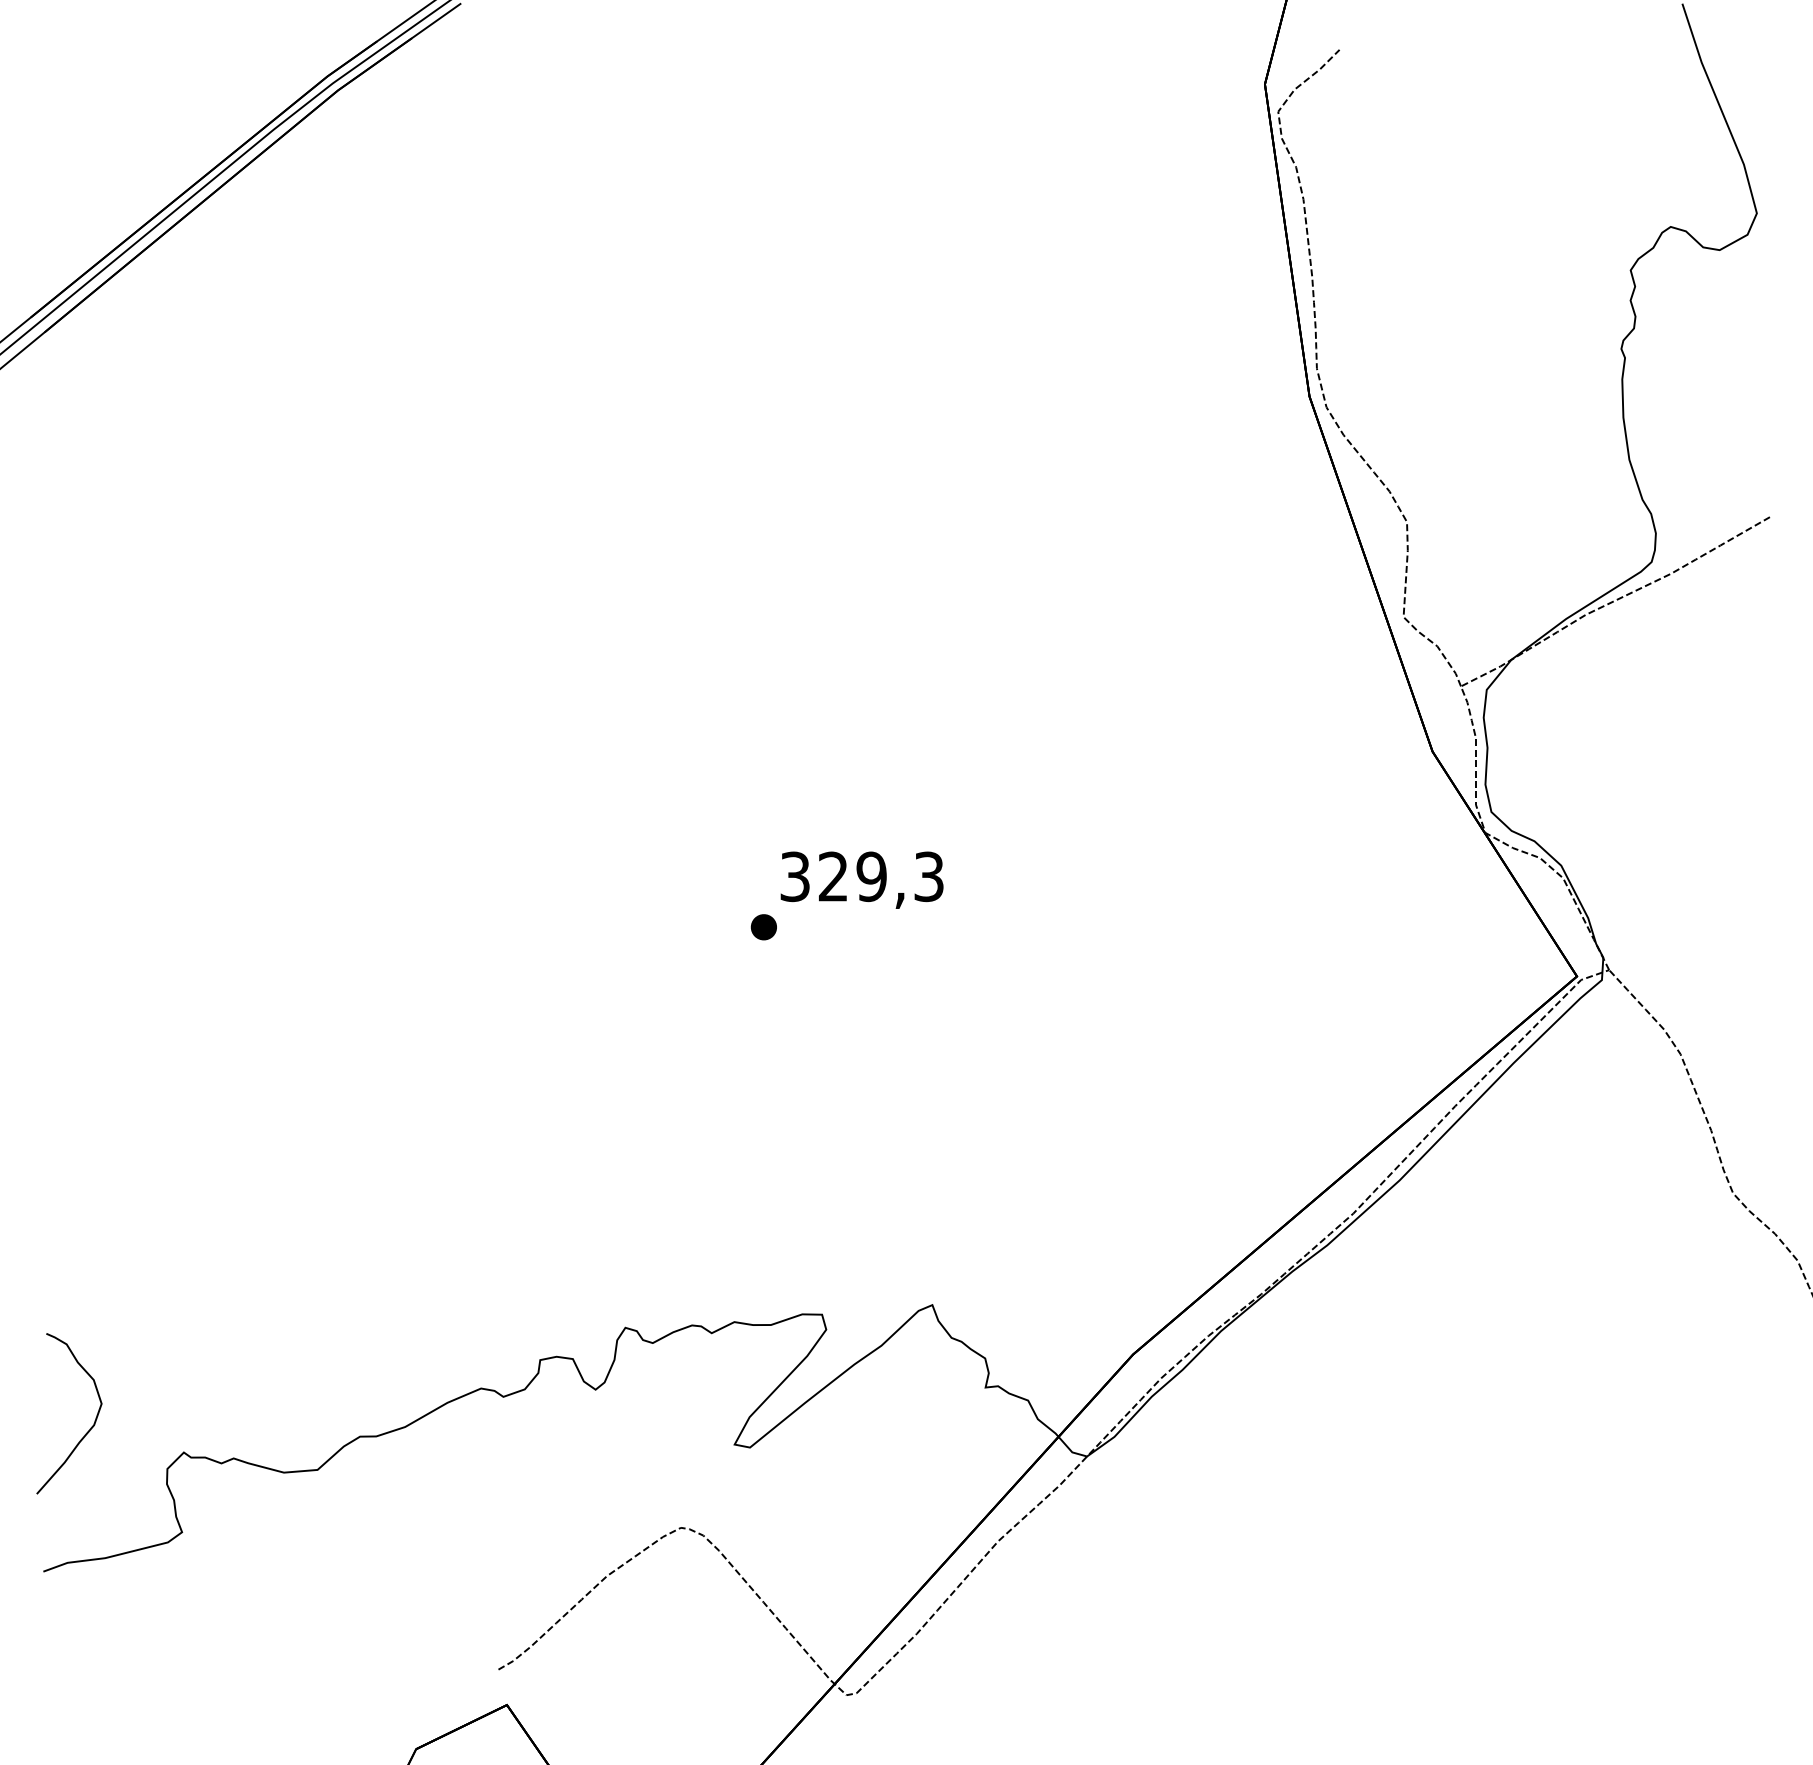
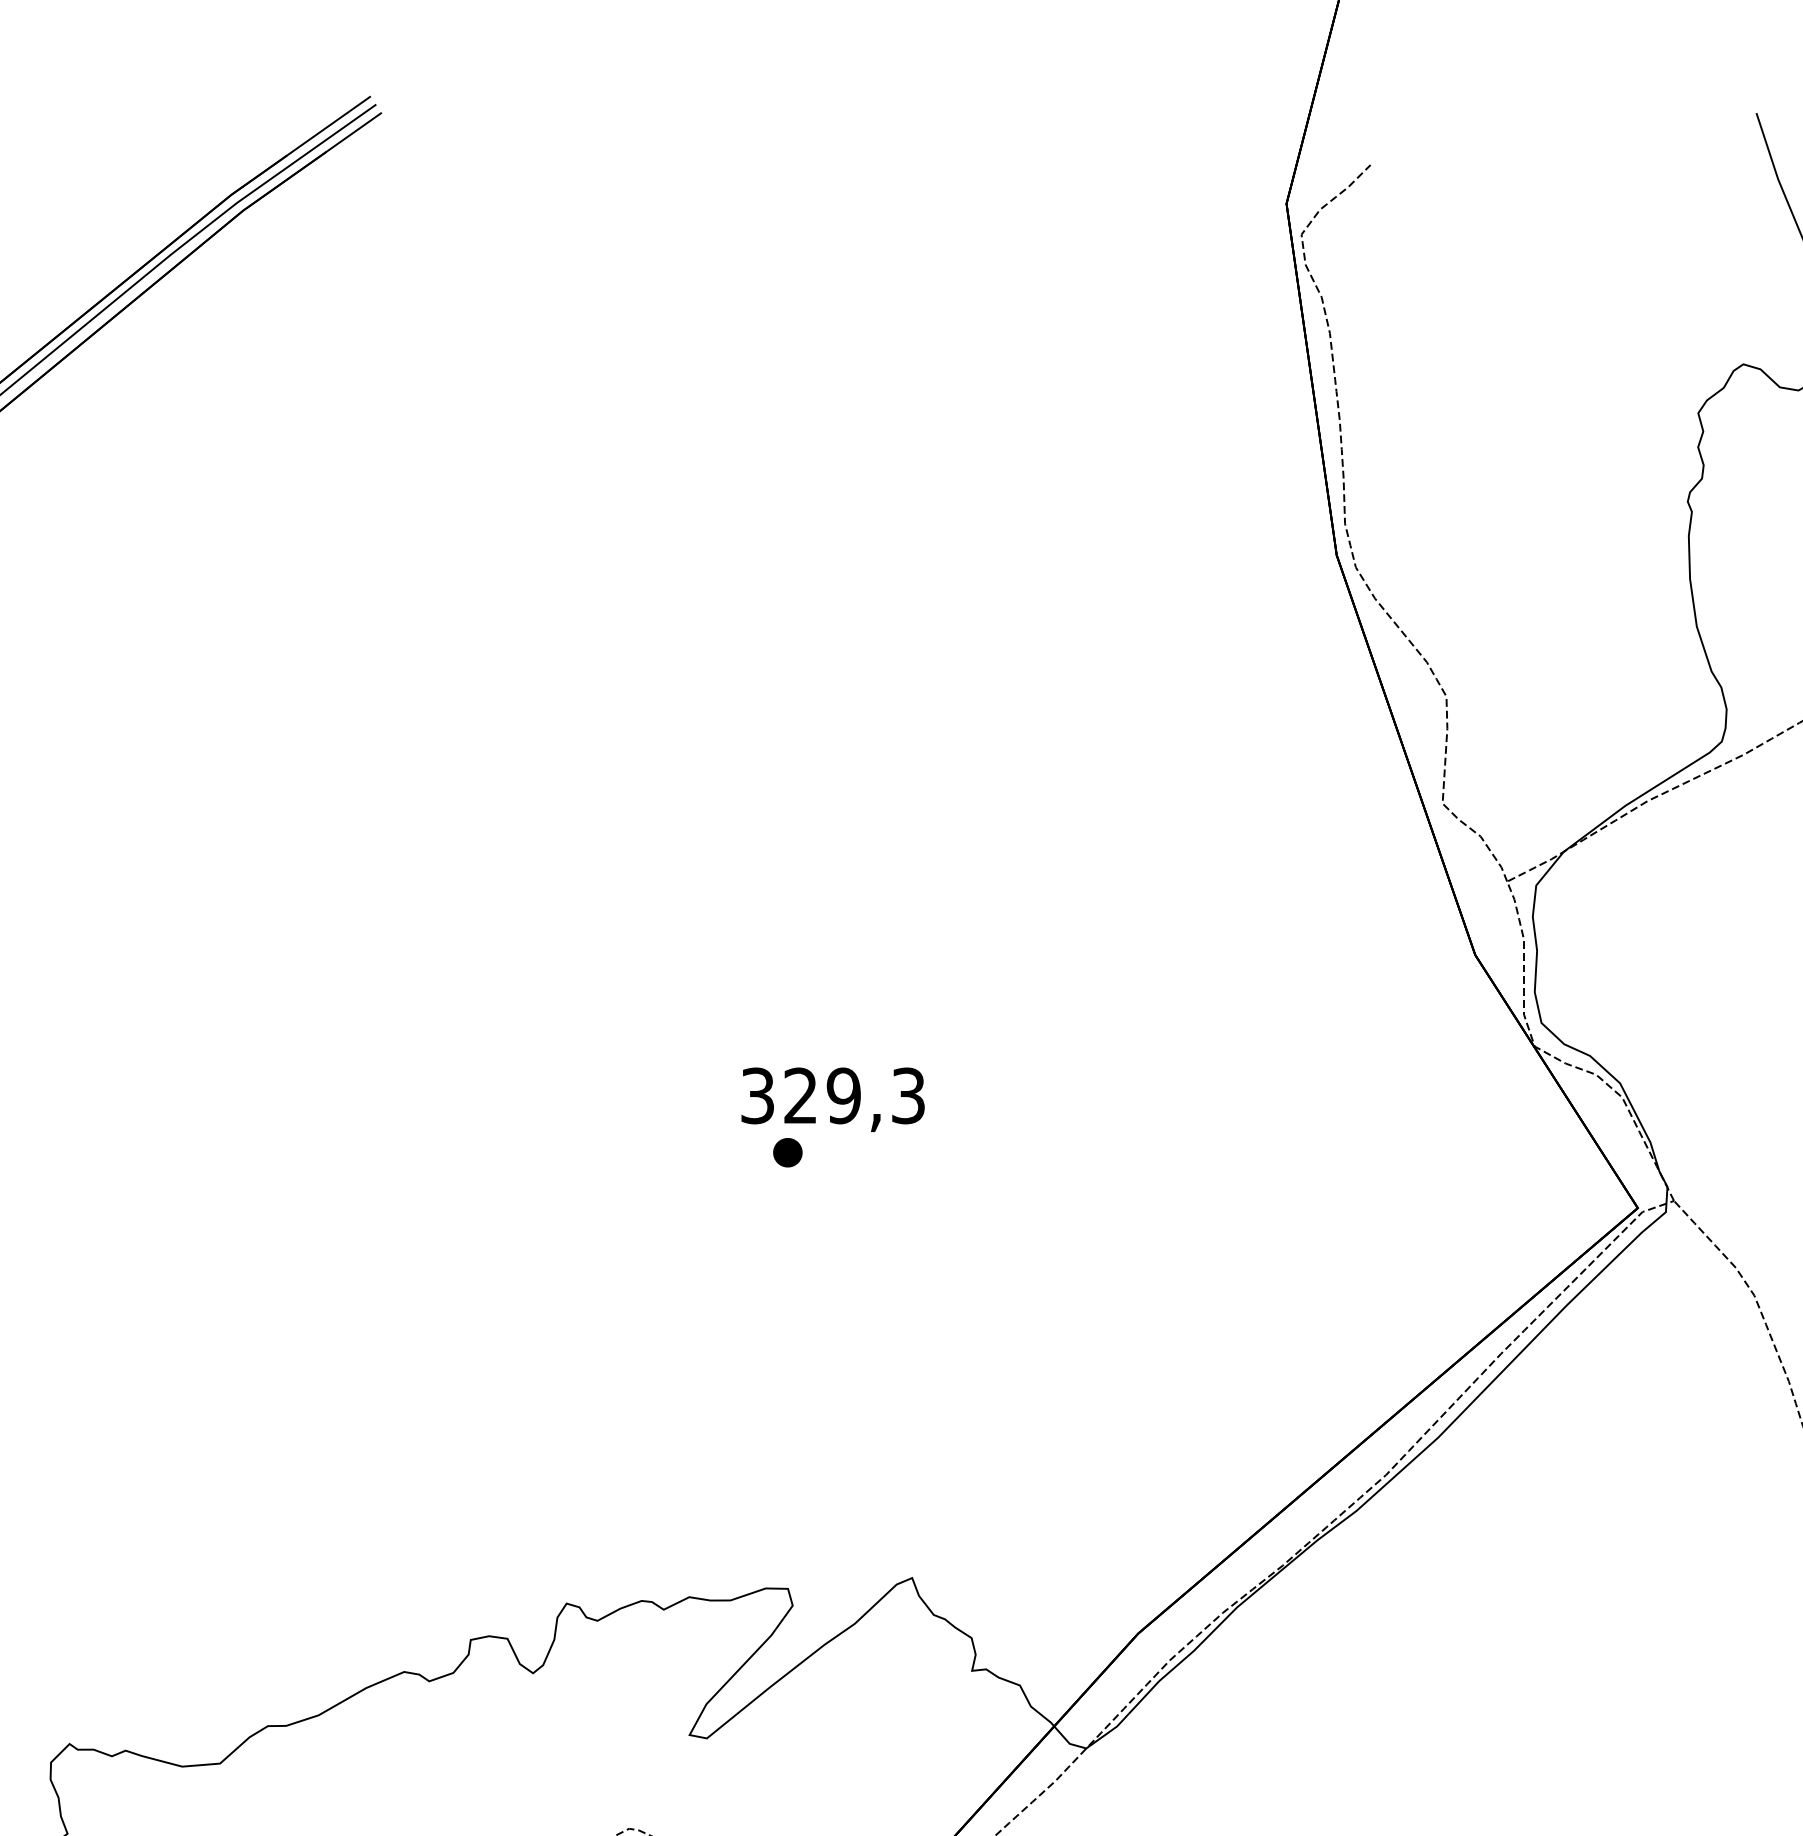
part: (763, 927) -> (787, 1152), moved

